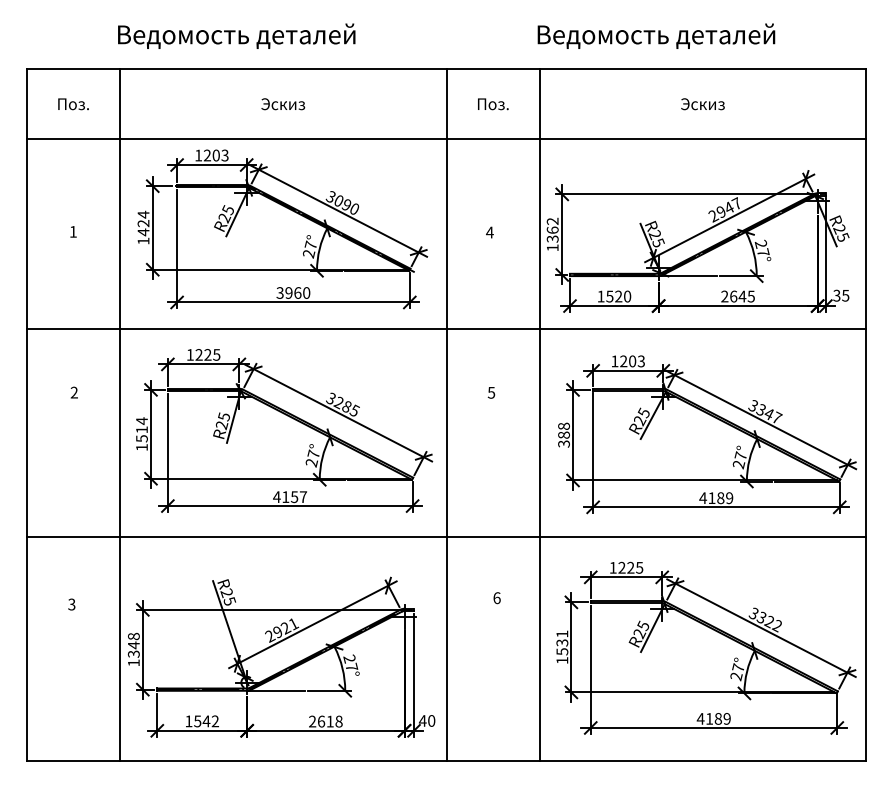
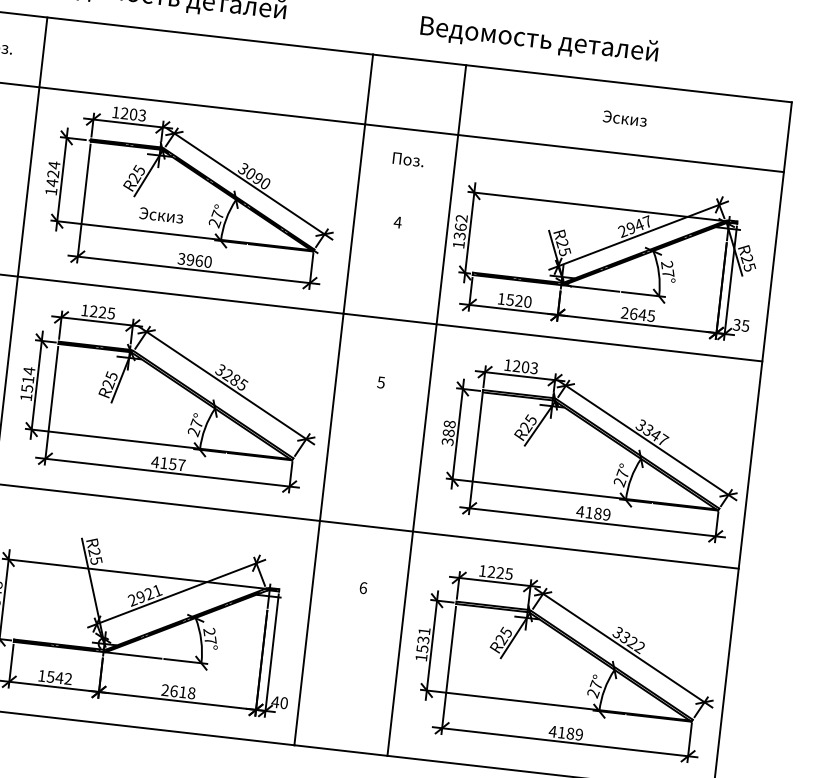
text: (656, 35) -> (539, 39), moved
text: (283, 104) -> (161, 215), moved
text: (493, 104) -> (408, 159), moved

